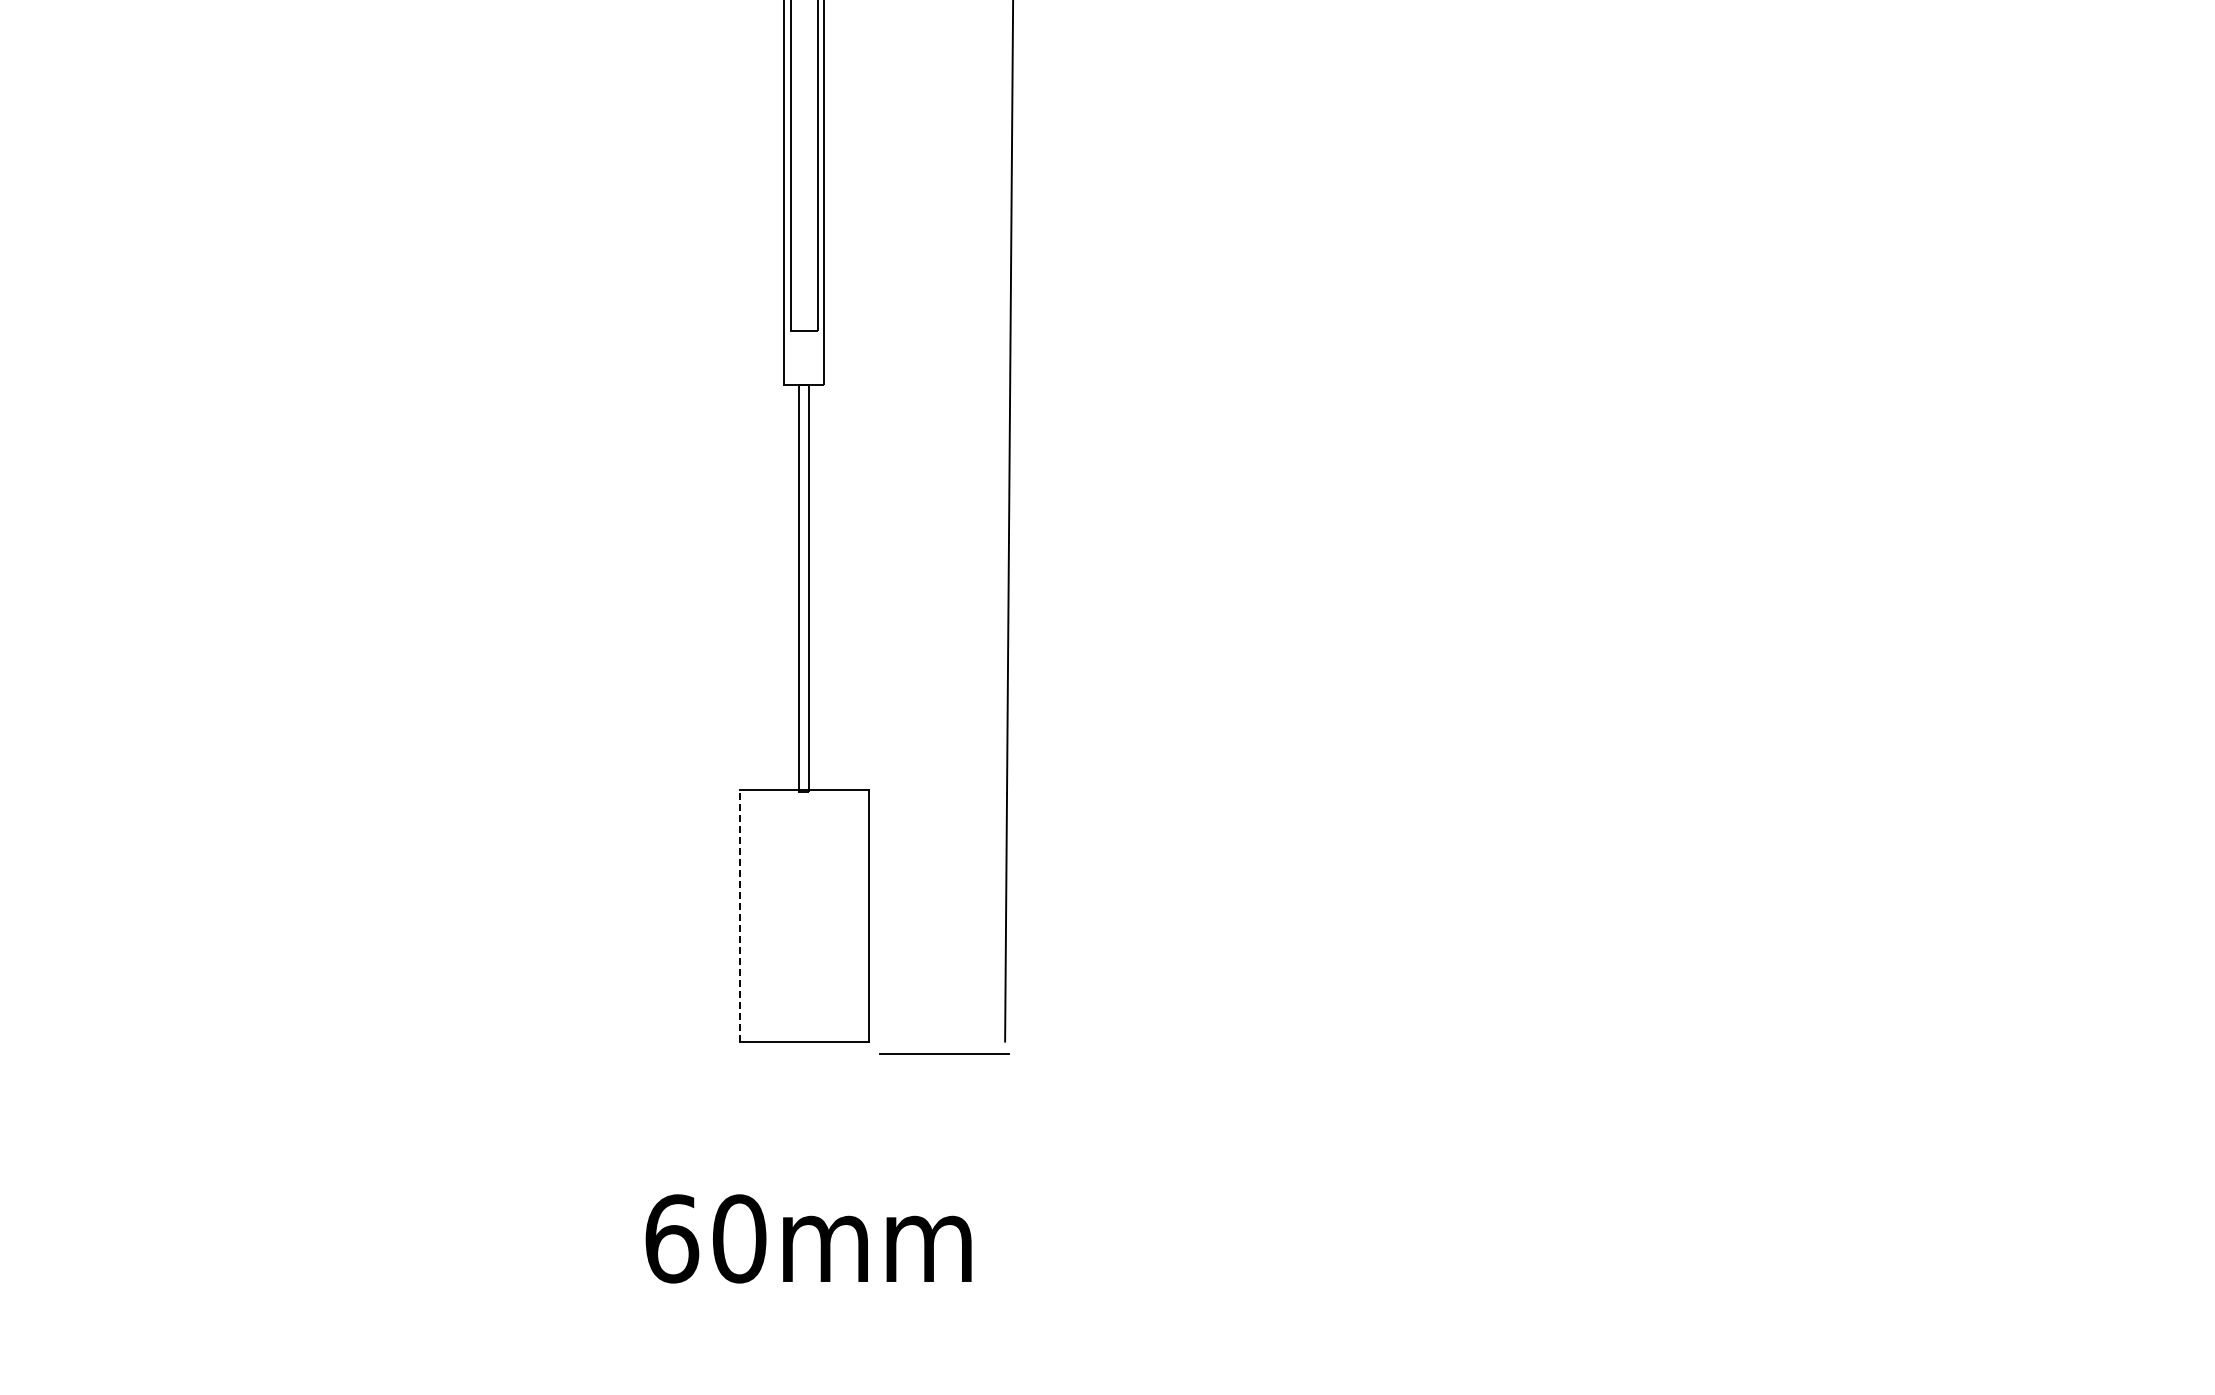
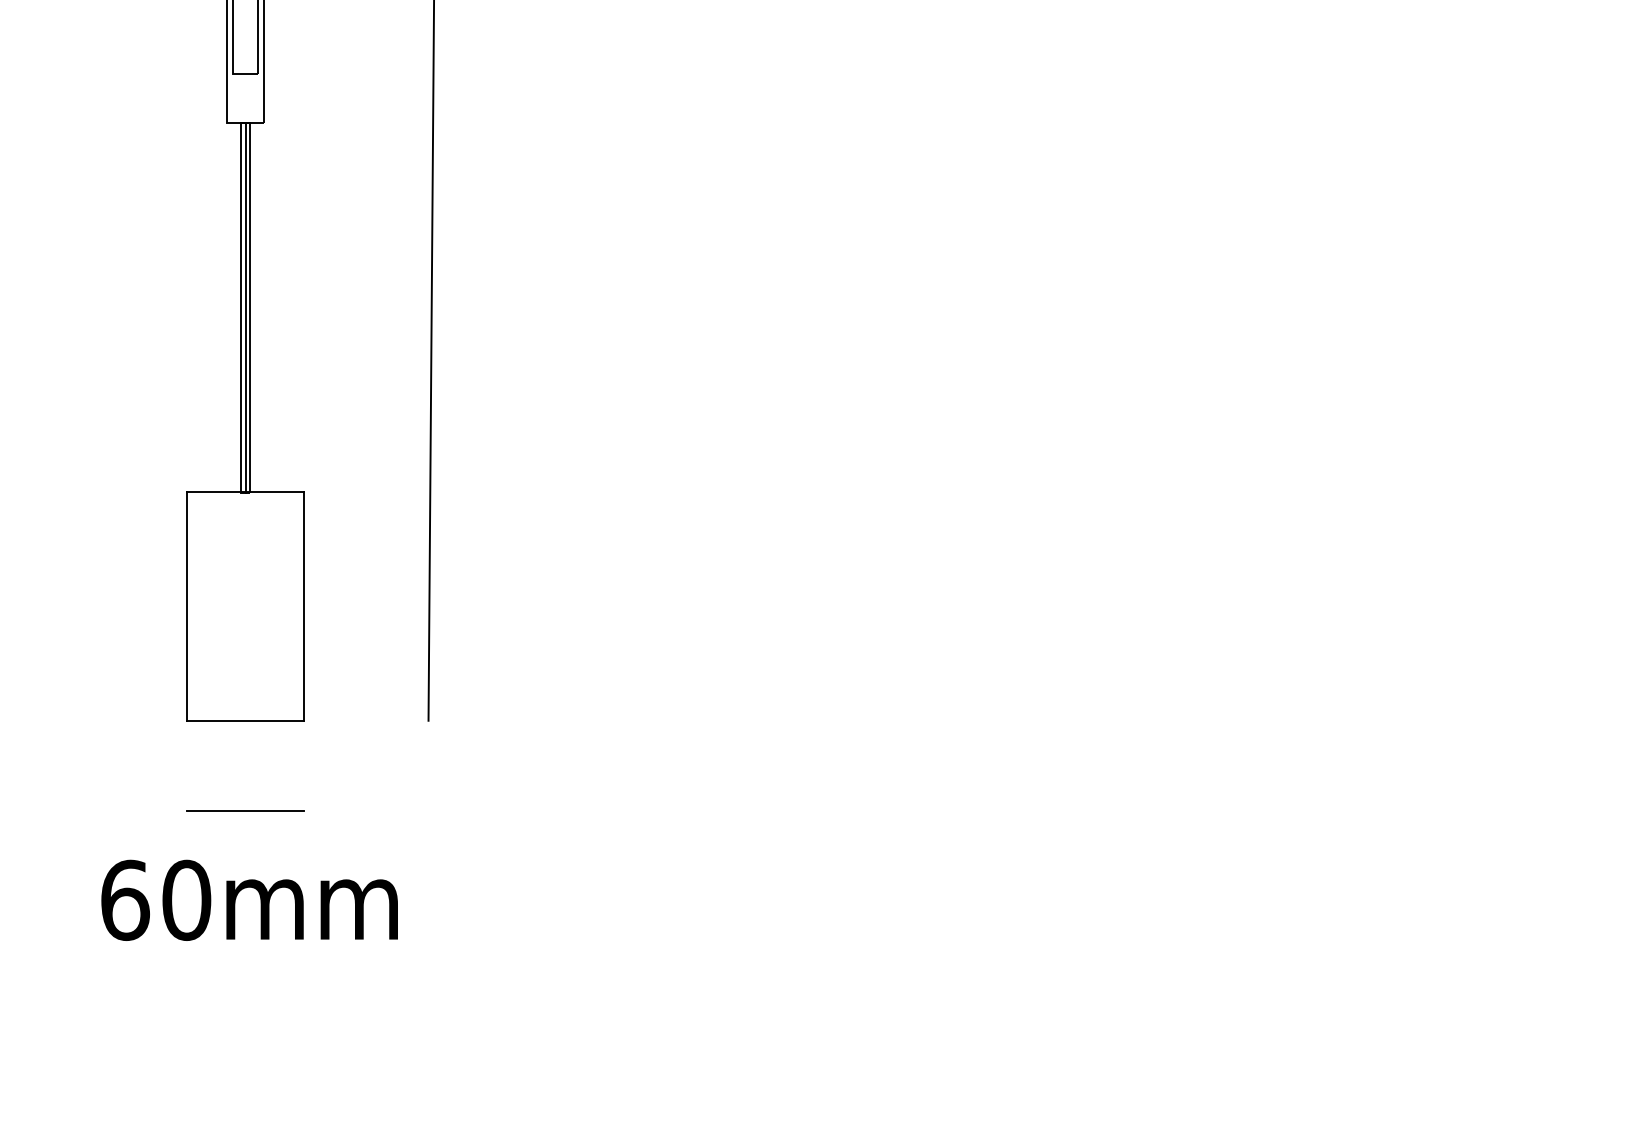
line: (804, 587) -> (245, 307), added
line: (739, 916) -> (186, 606), dashed -> solid
line: (944, 1053) -> (245, 810), moved

